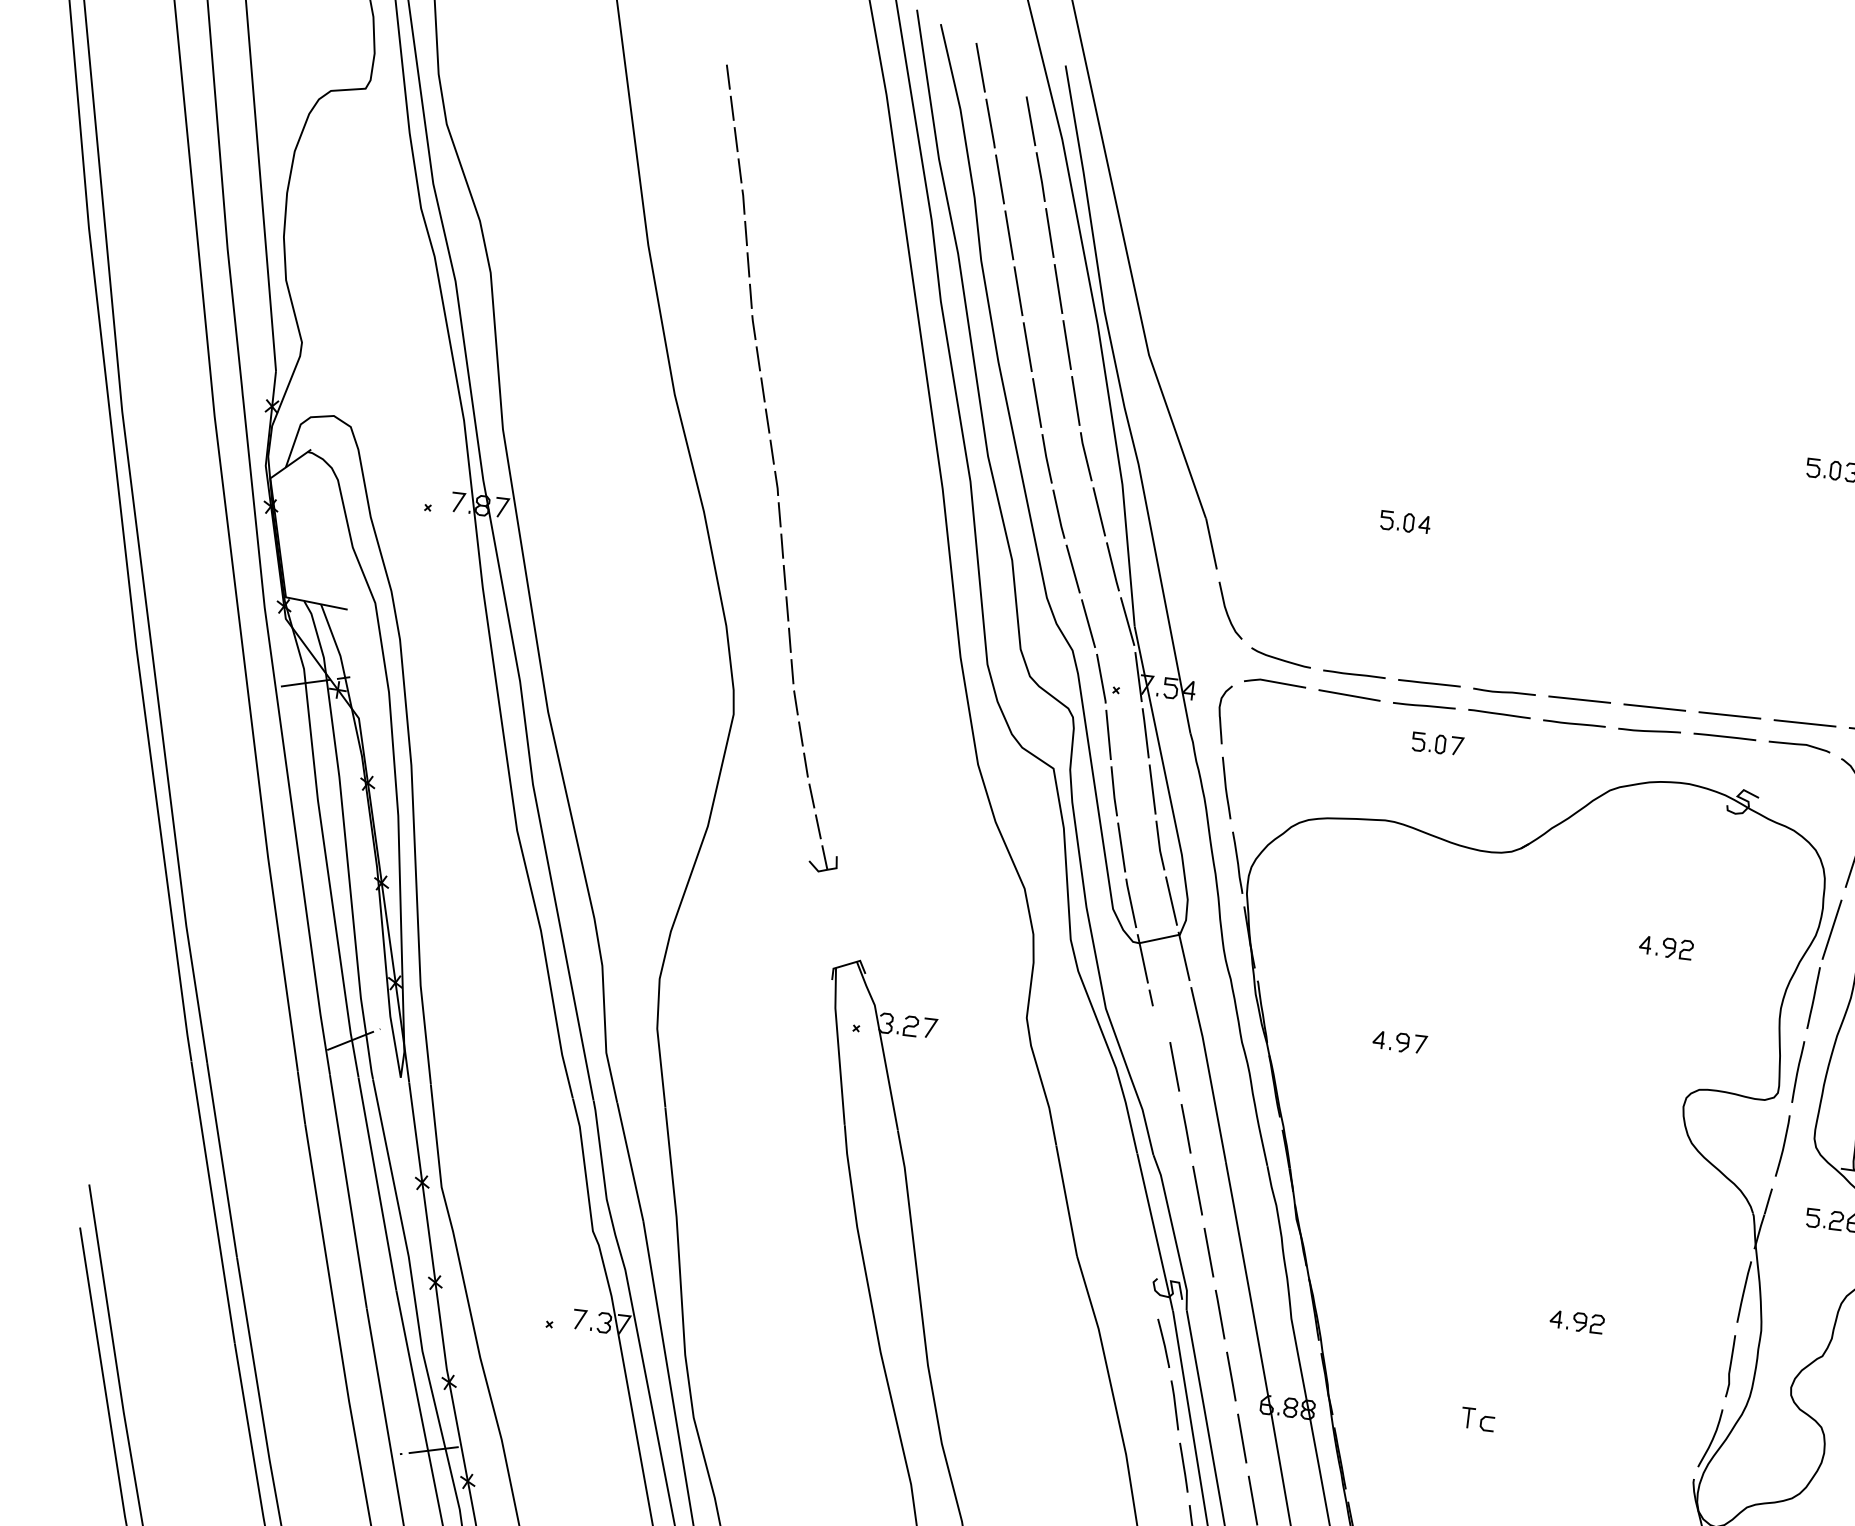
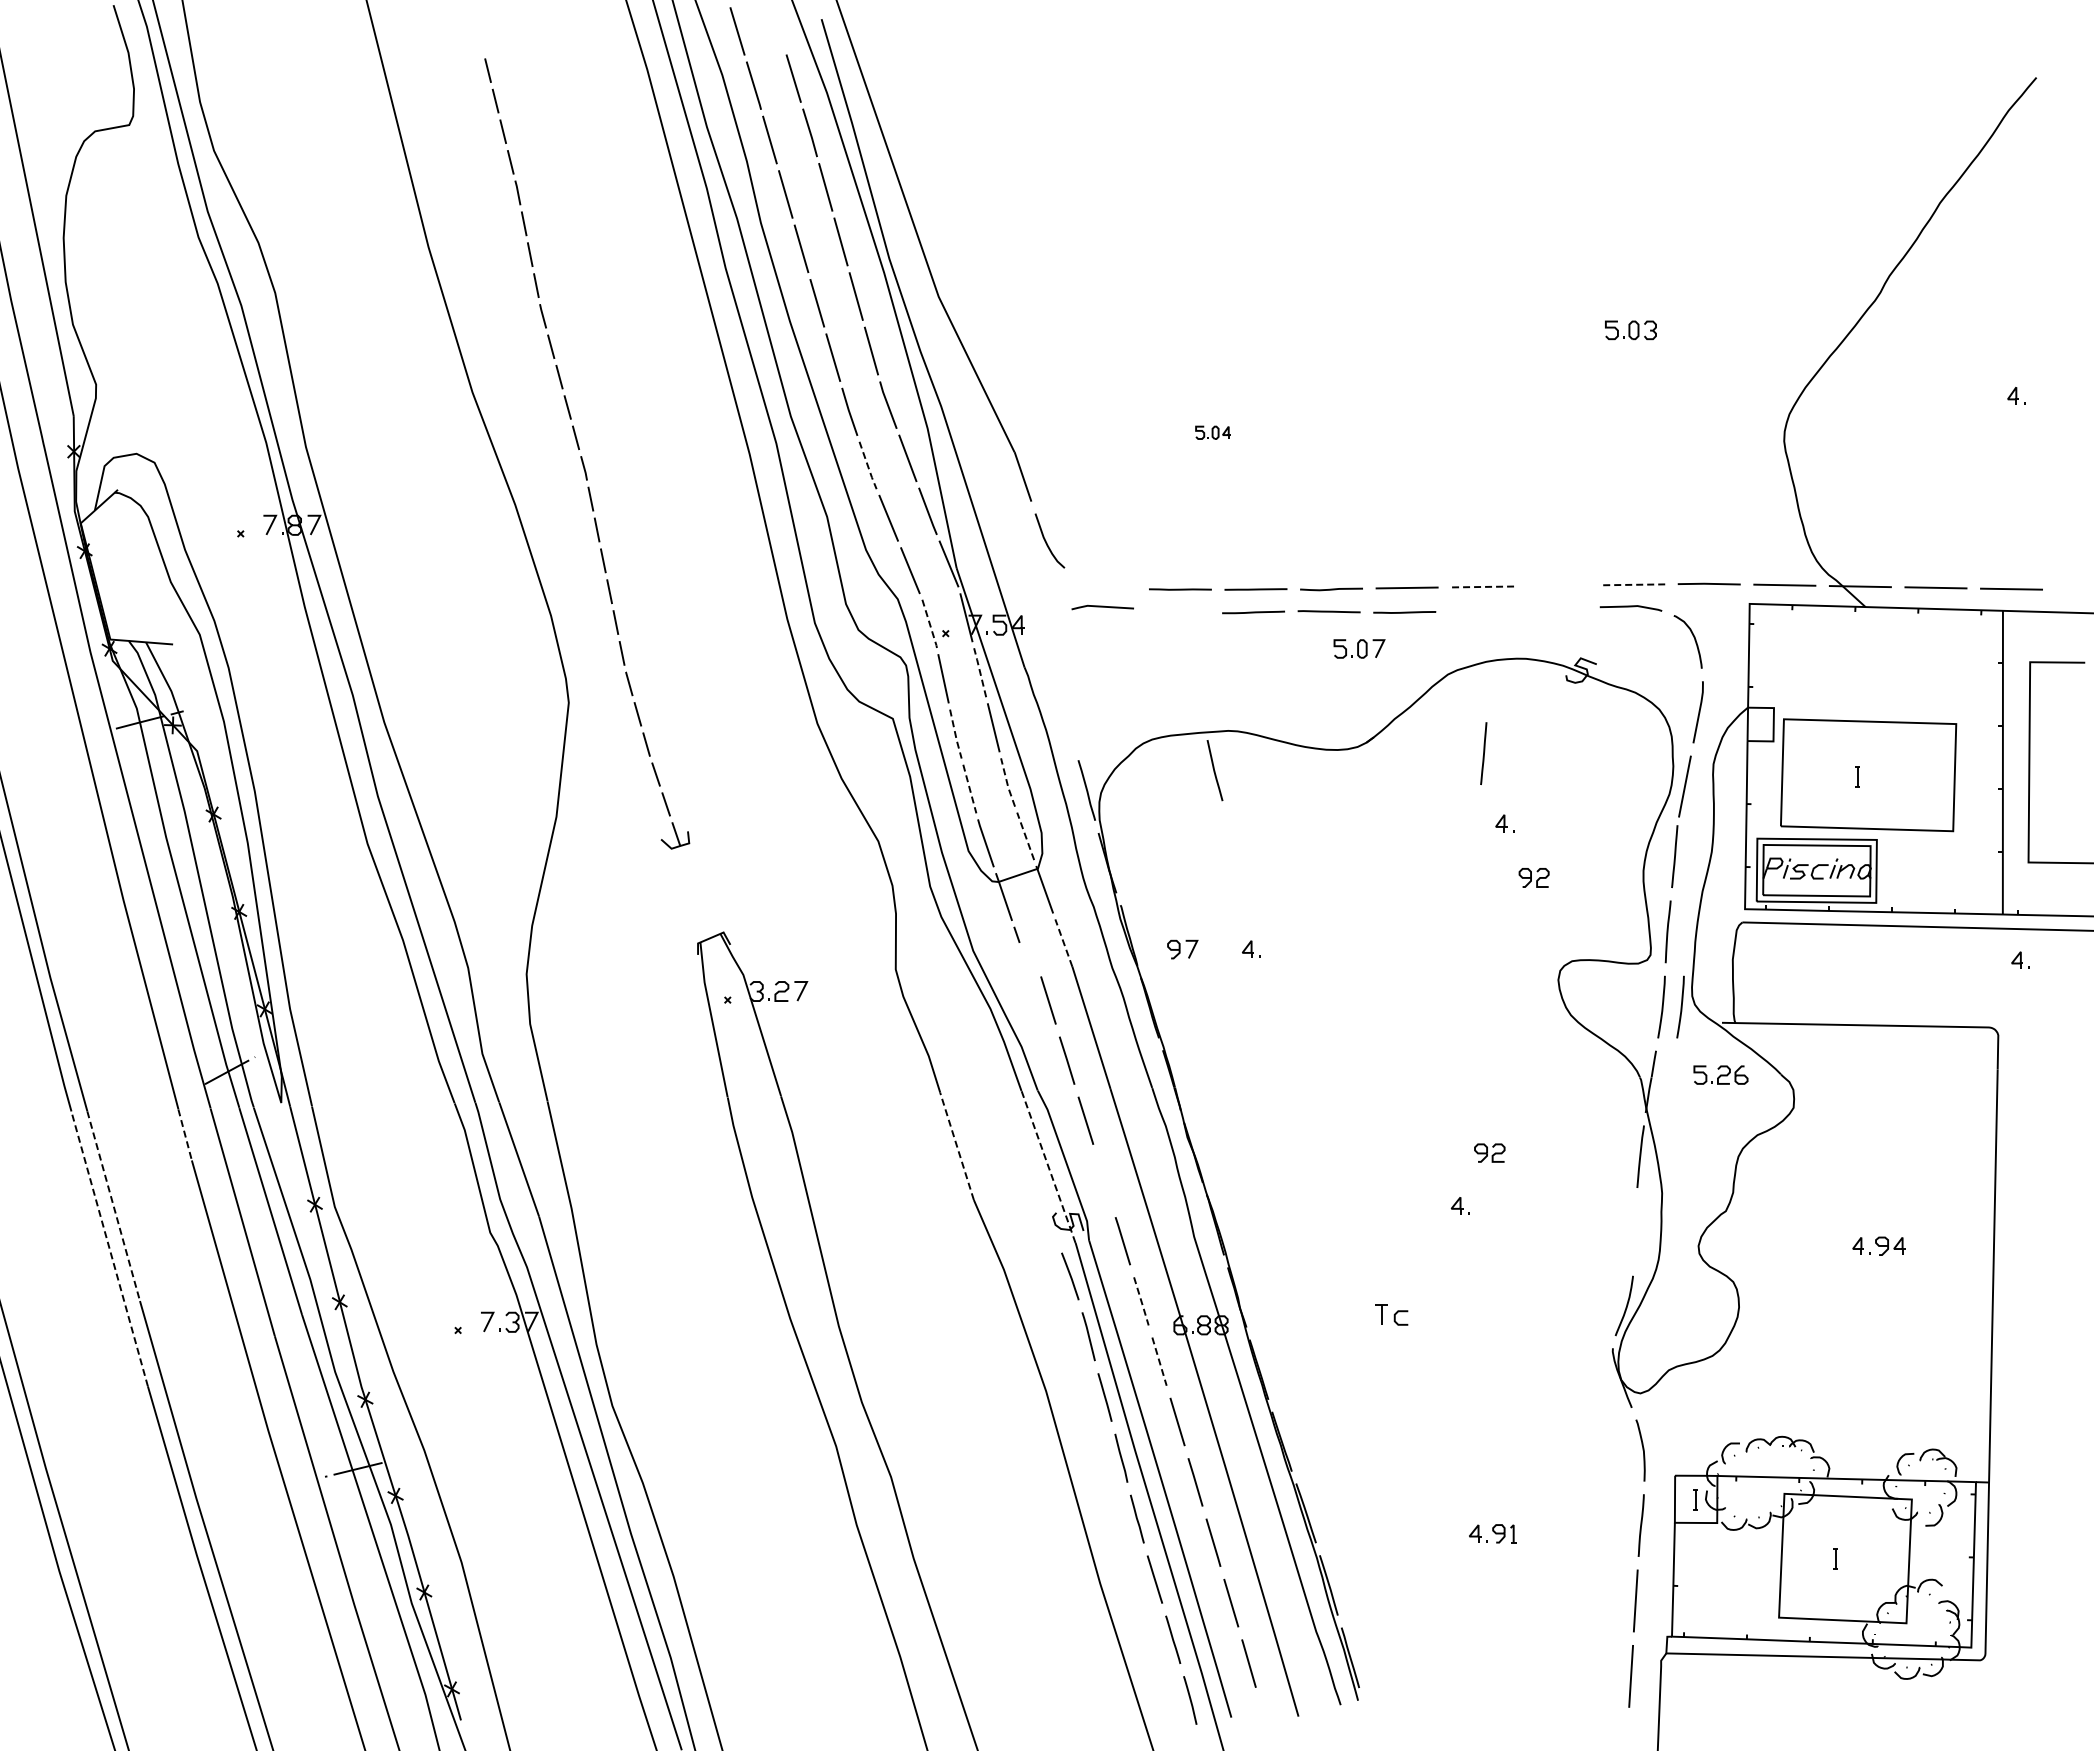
line: (1059, 515) -> (868, 466), solid -> dashed
part: (1404, 522) -> (1212, 432), size x0.7
curve: (1280, 658) -> (1105, 582), removed
line: (1102, 679) -> (930, 624), solid -> dashed
line: (1349, 694) -> (1177, 610), removed
line: (1654, 707) -> (1482, 586), solid -> dashed
curve: (1220, 713) -> (1052, 644), removed
line: (1729, 715) -> (1557, 585), removed
line: (1804, 723) -> (1633, 584), solid -> dashed
line: (1648, 730) -> (1479, 610), removed
line: (1146, 733) -> (980, 672), solid -> dashed
line: (1724, 736) -> (1555, 607), removed
part: (1437, 743) -> (1359, 648), moved
line: (1226, 787) -> (1214, 770), moved
line: (1113, 791) -> (955, 734), solid -> dashed
line: (1159, 846) -> (1007, 783), solid -> dashed
line: (1121, 847) -> (969, 789), solid -> dashed
line: (1635, 873) -> (1483, 753), added
line: (1171, 900) -> (1025, 835), solid -> dashed
part: (1677, 948) -> (1533, 877), moved
line: (1196, 1011) -> (1063, 942), solid -> dashed
part: (1411, 1043) -> (1182, 949), moved
line: (301, 1098) -> (185, 1135), solid -> dashed
curve: (1801, 1147) -> (1680, 1006), added
line: (221, 1160) -> (113, 1206), solid -> dashed
line: (1066, 1199) -> (956, 1145), solid -> dashed
line: (212, 1202) -> (109, 1249), solid -> dashed
line: (1154, 1232) -> (1048, 1167), solid -> dashed
line: (1209, 1252) -> (1104, 1180), removed
part: (1588, 1322) -> (1489, 1152), moved
line: (1730, 1365) -> (1635, 1231), removed
line: (1231, 1377) -> (1141, 1302), solid -> dashed
line: (1242, 1439) -> (1159, 1362), solid -> dashed

